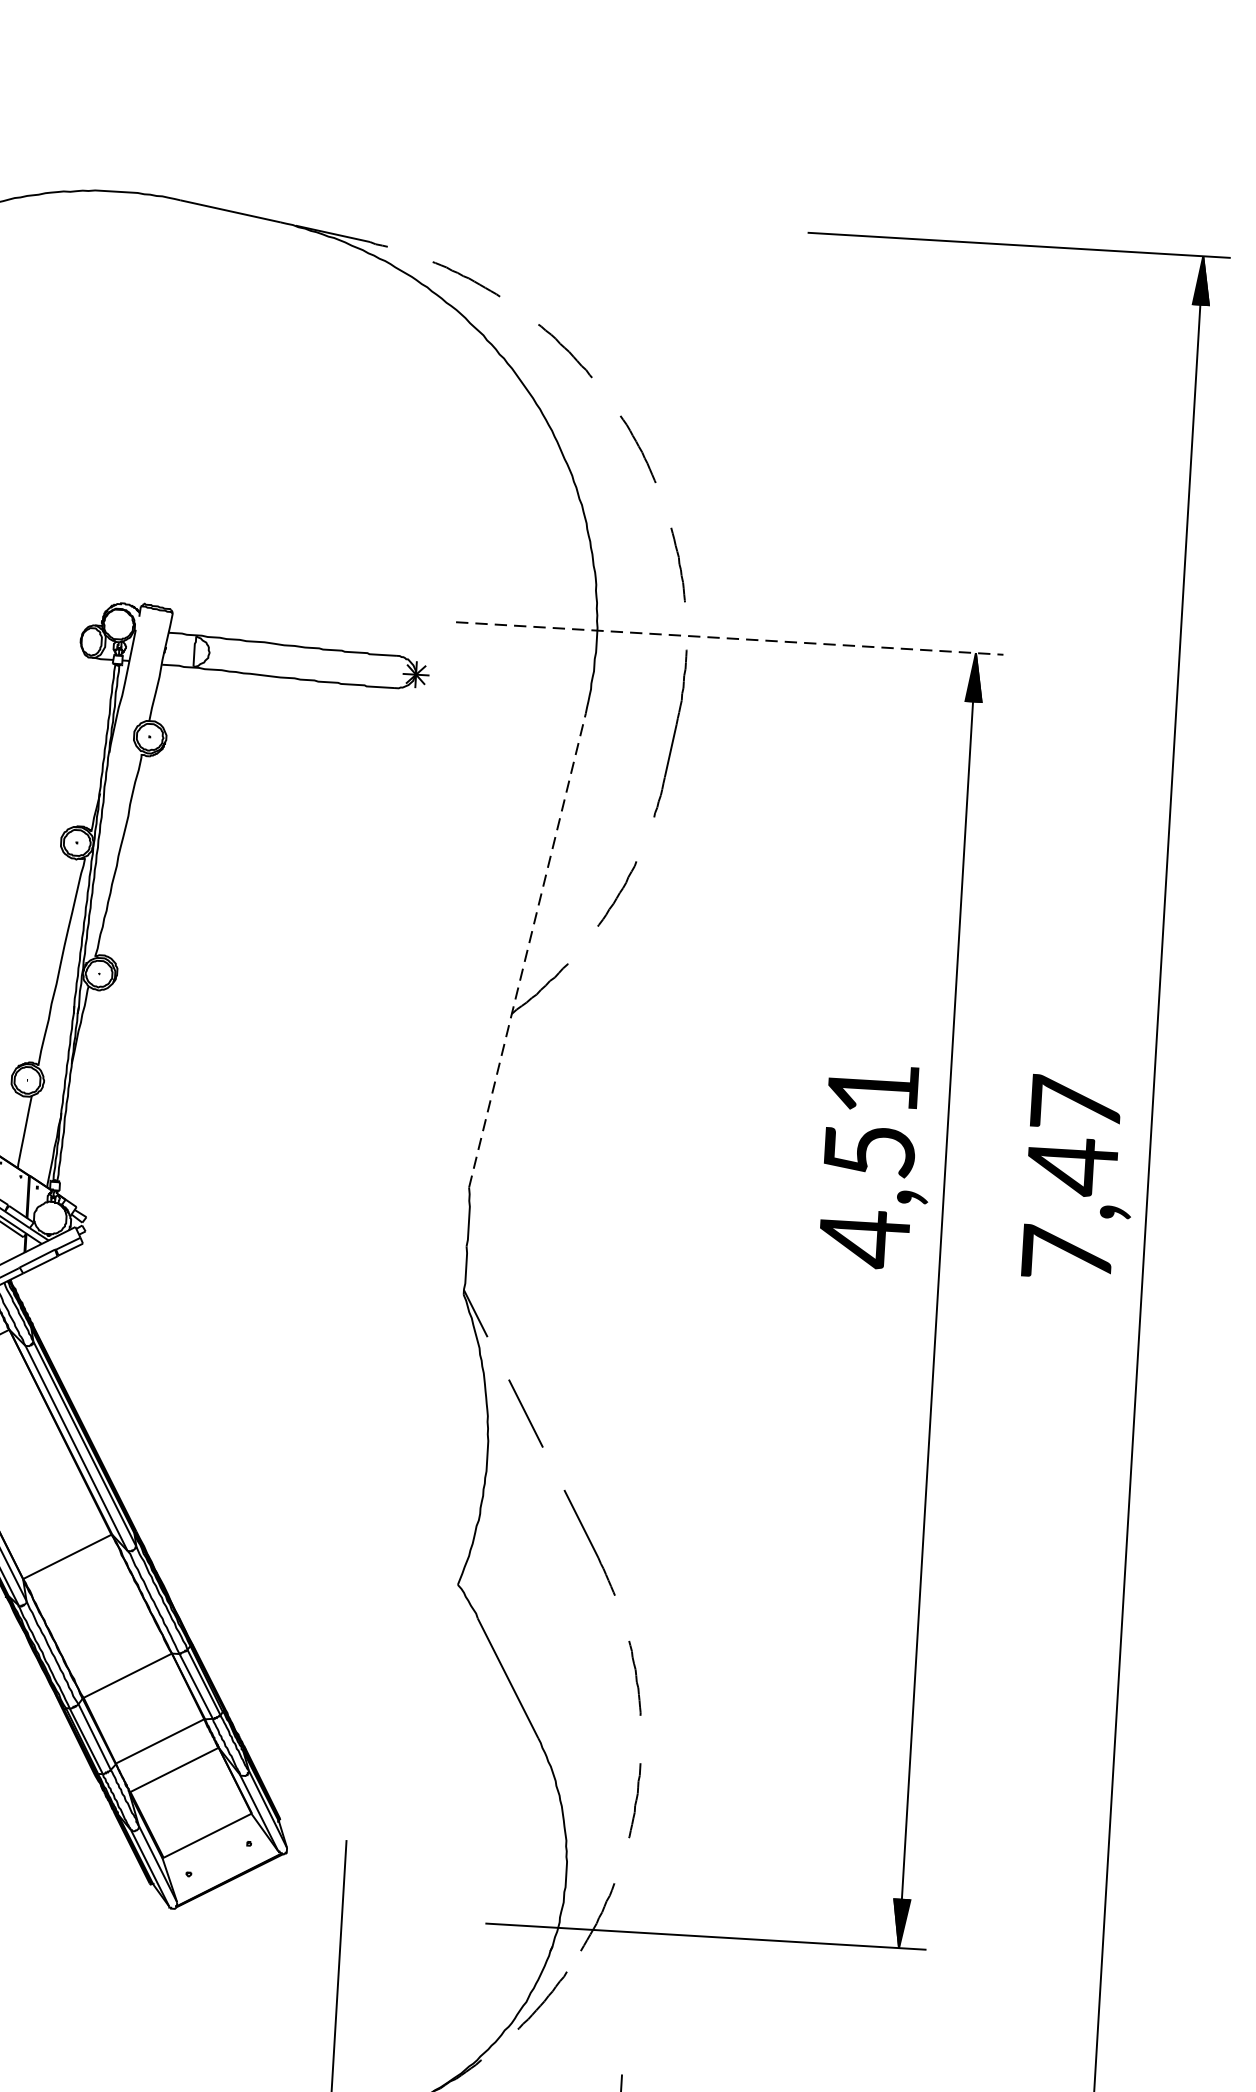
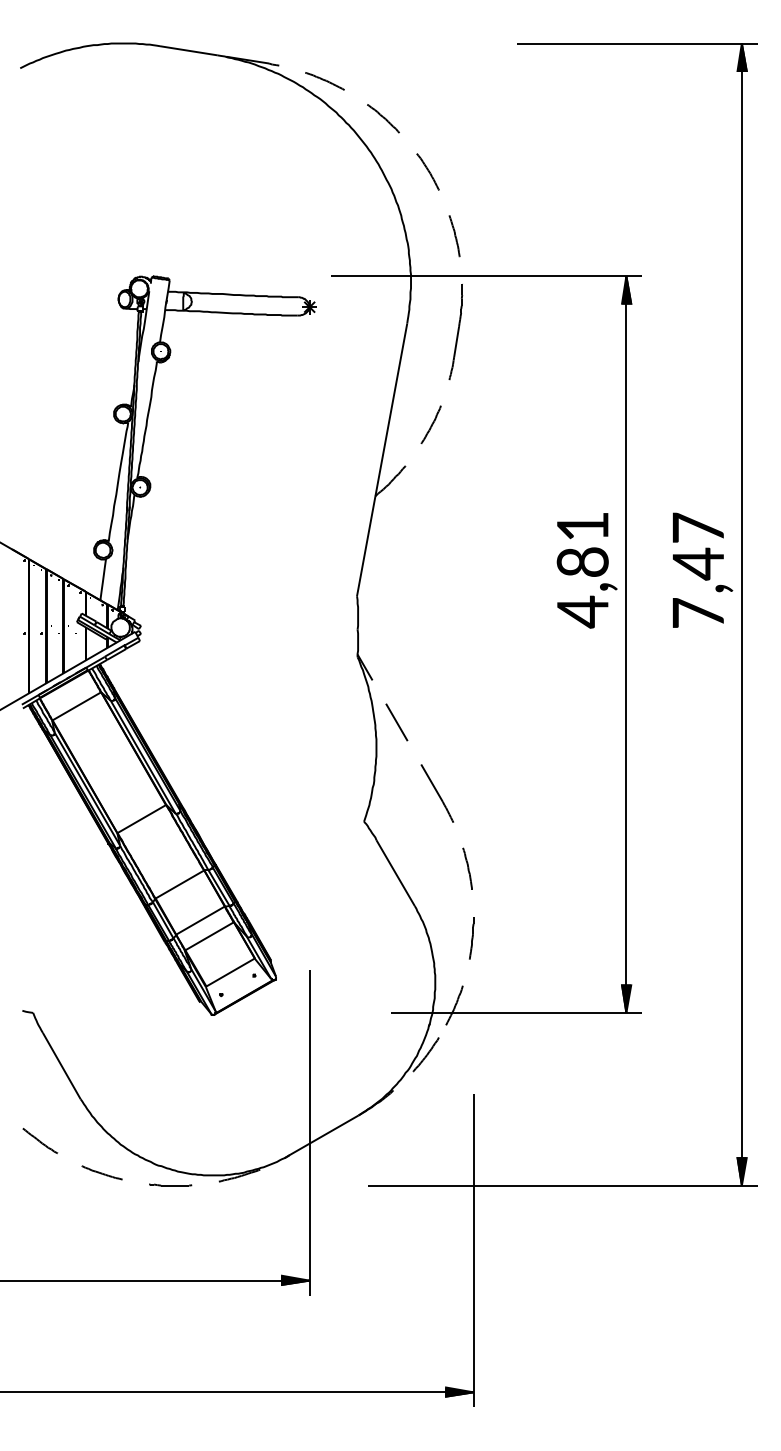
line: (730, 639) -> (486, 276), dashed -> solid
line: (528, 949) -> (382, 459), dashed -> solid
text: (869, 1150) -> (582, 561), 4,51 -> 4,81

